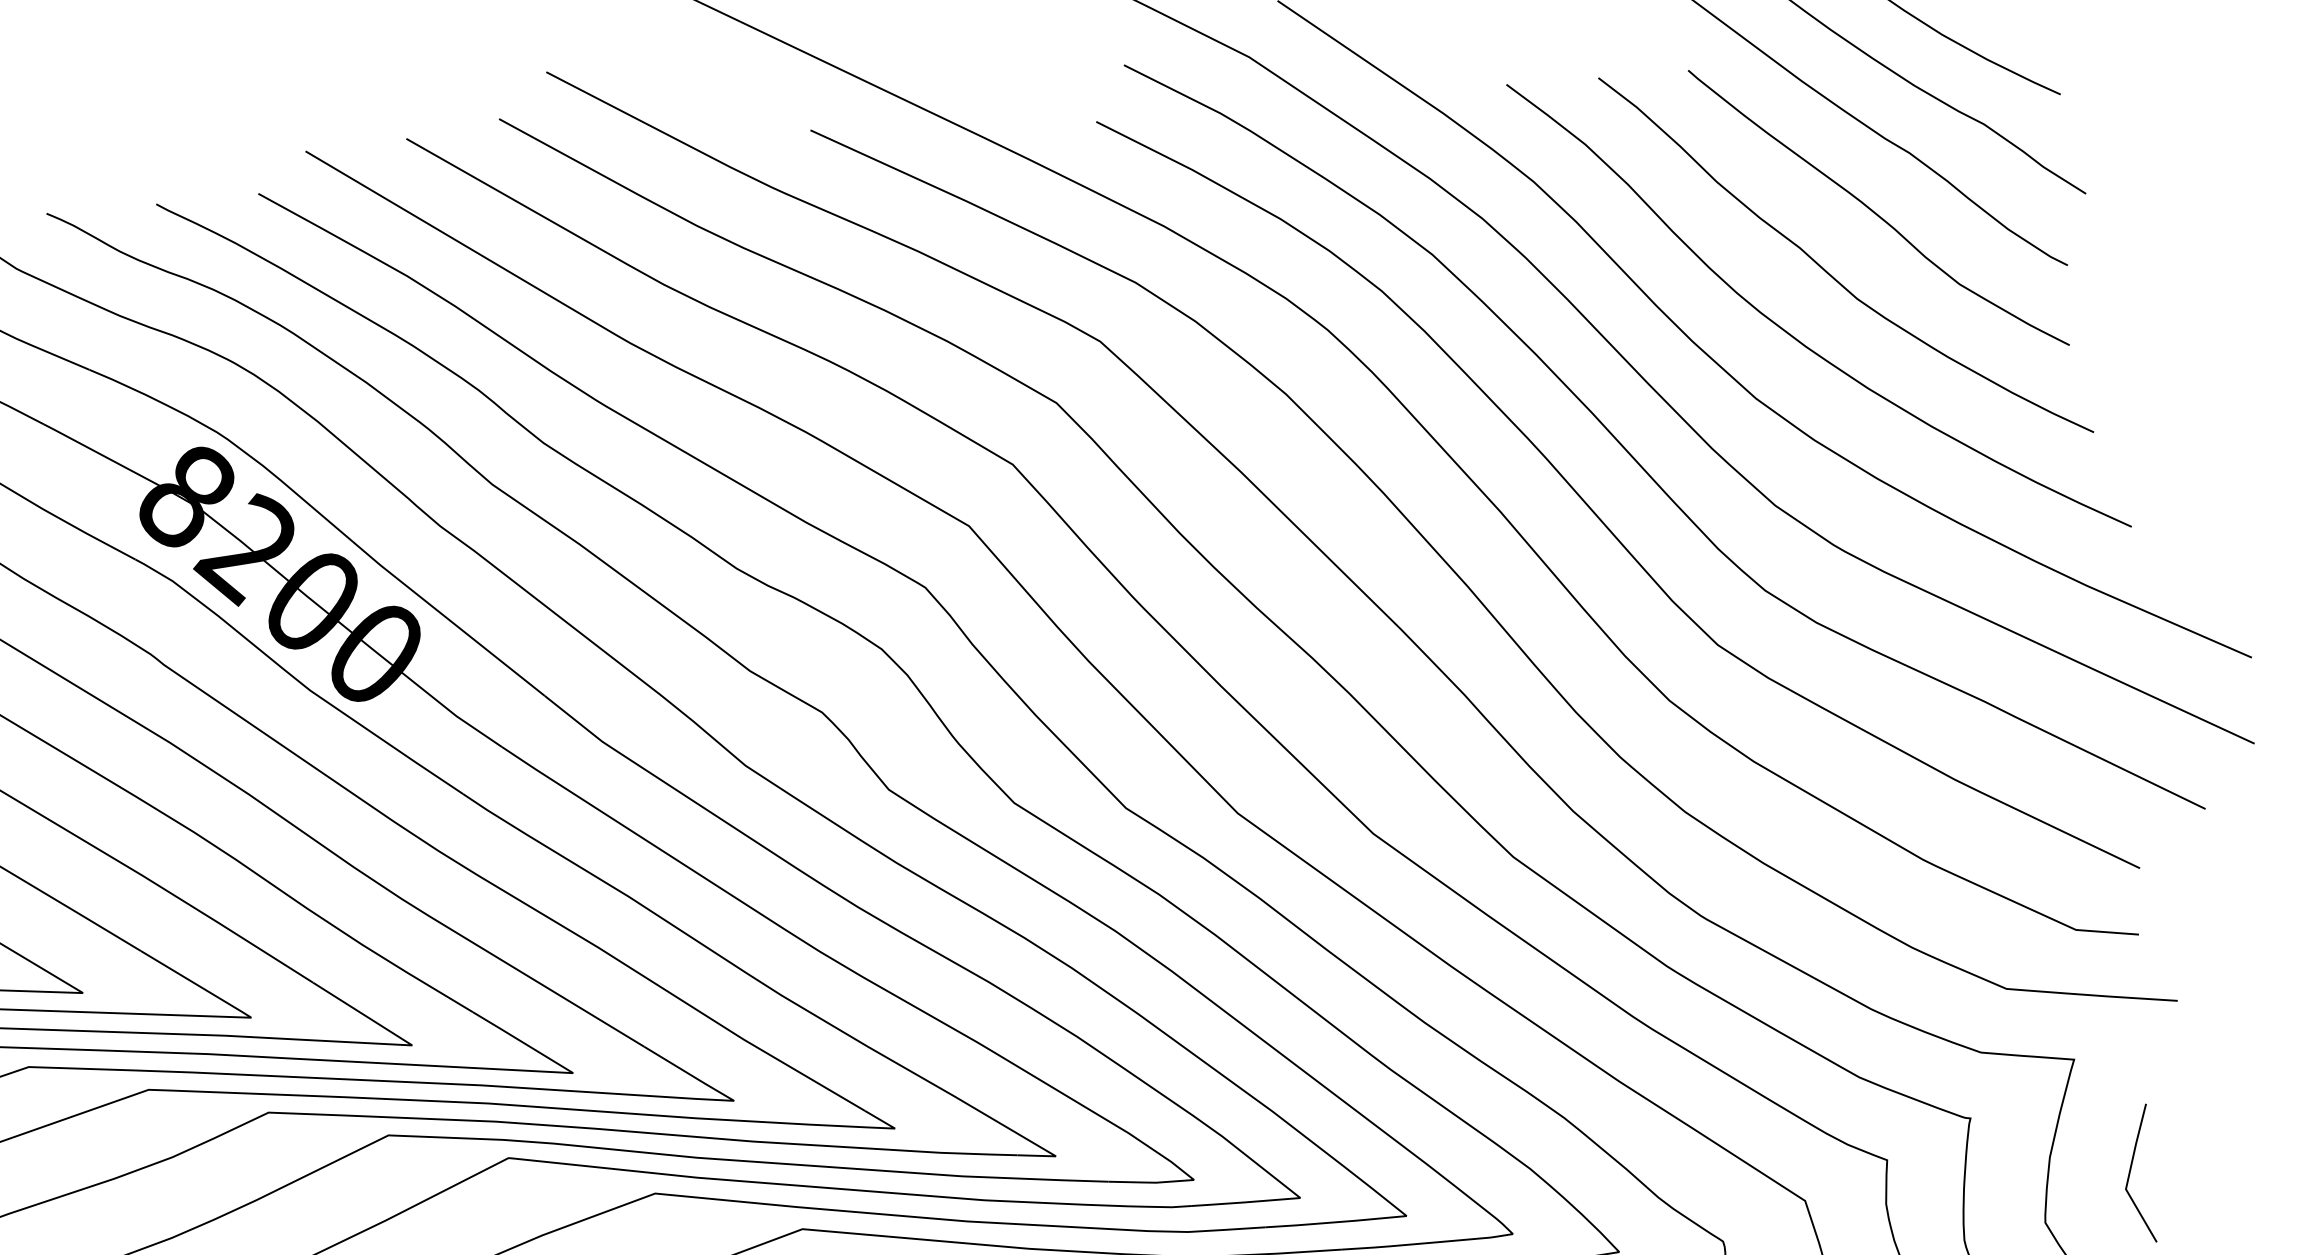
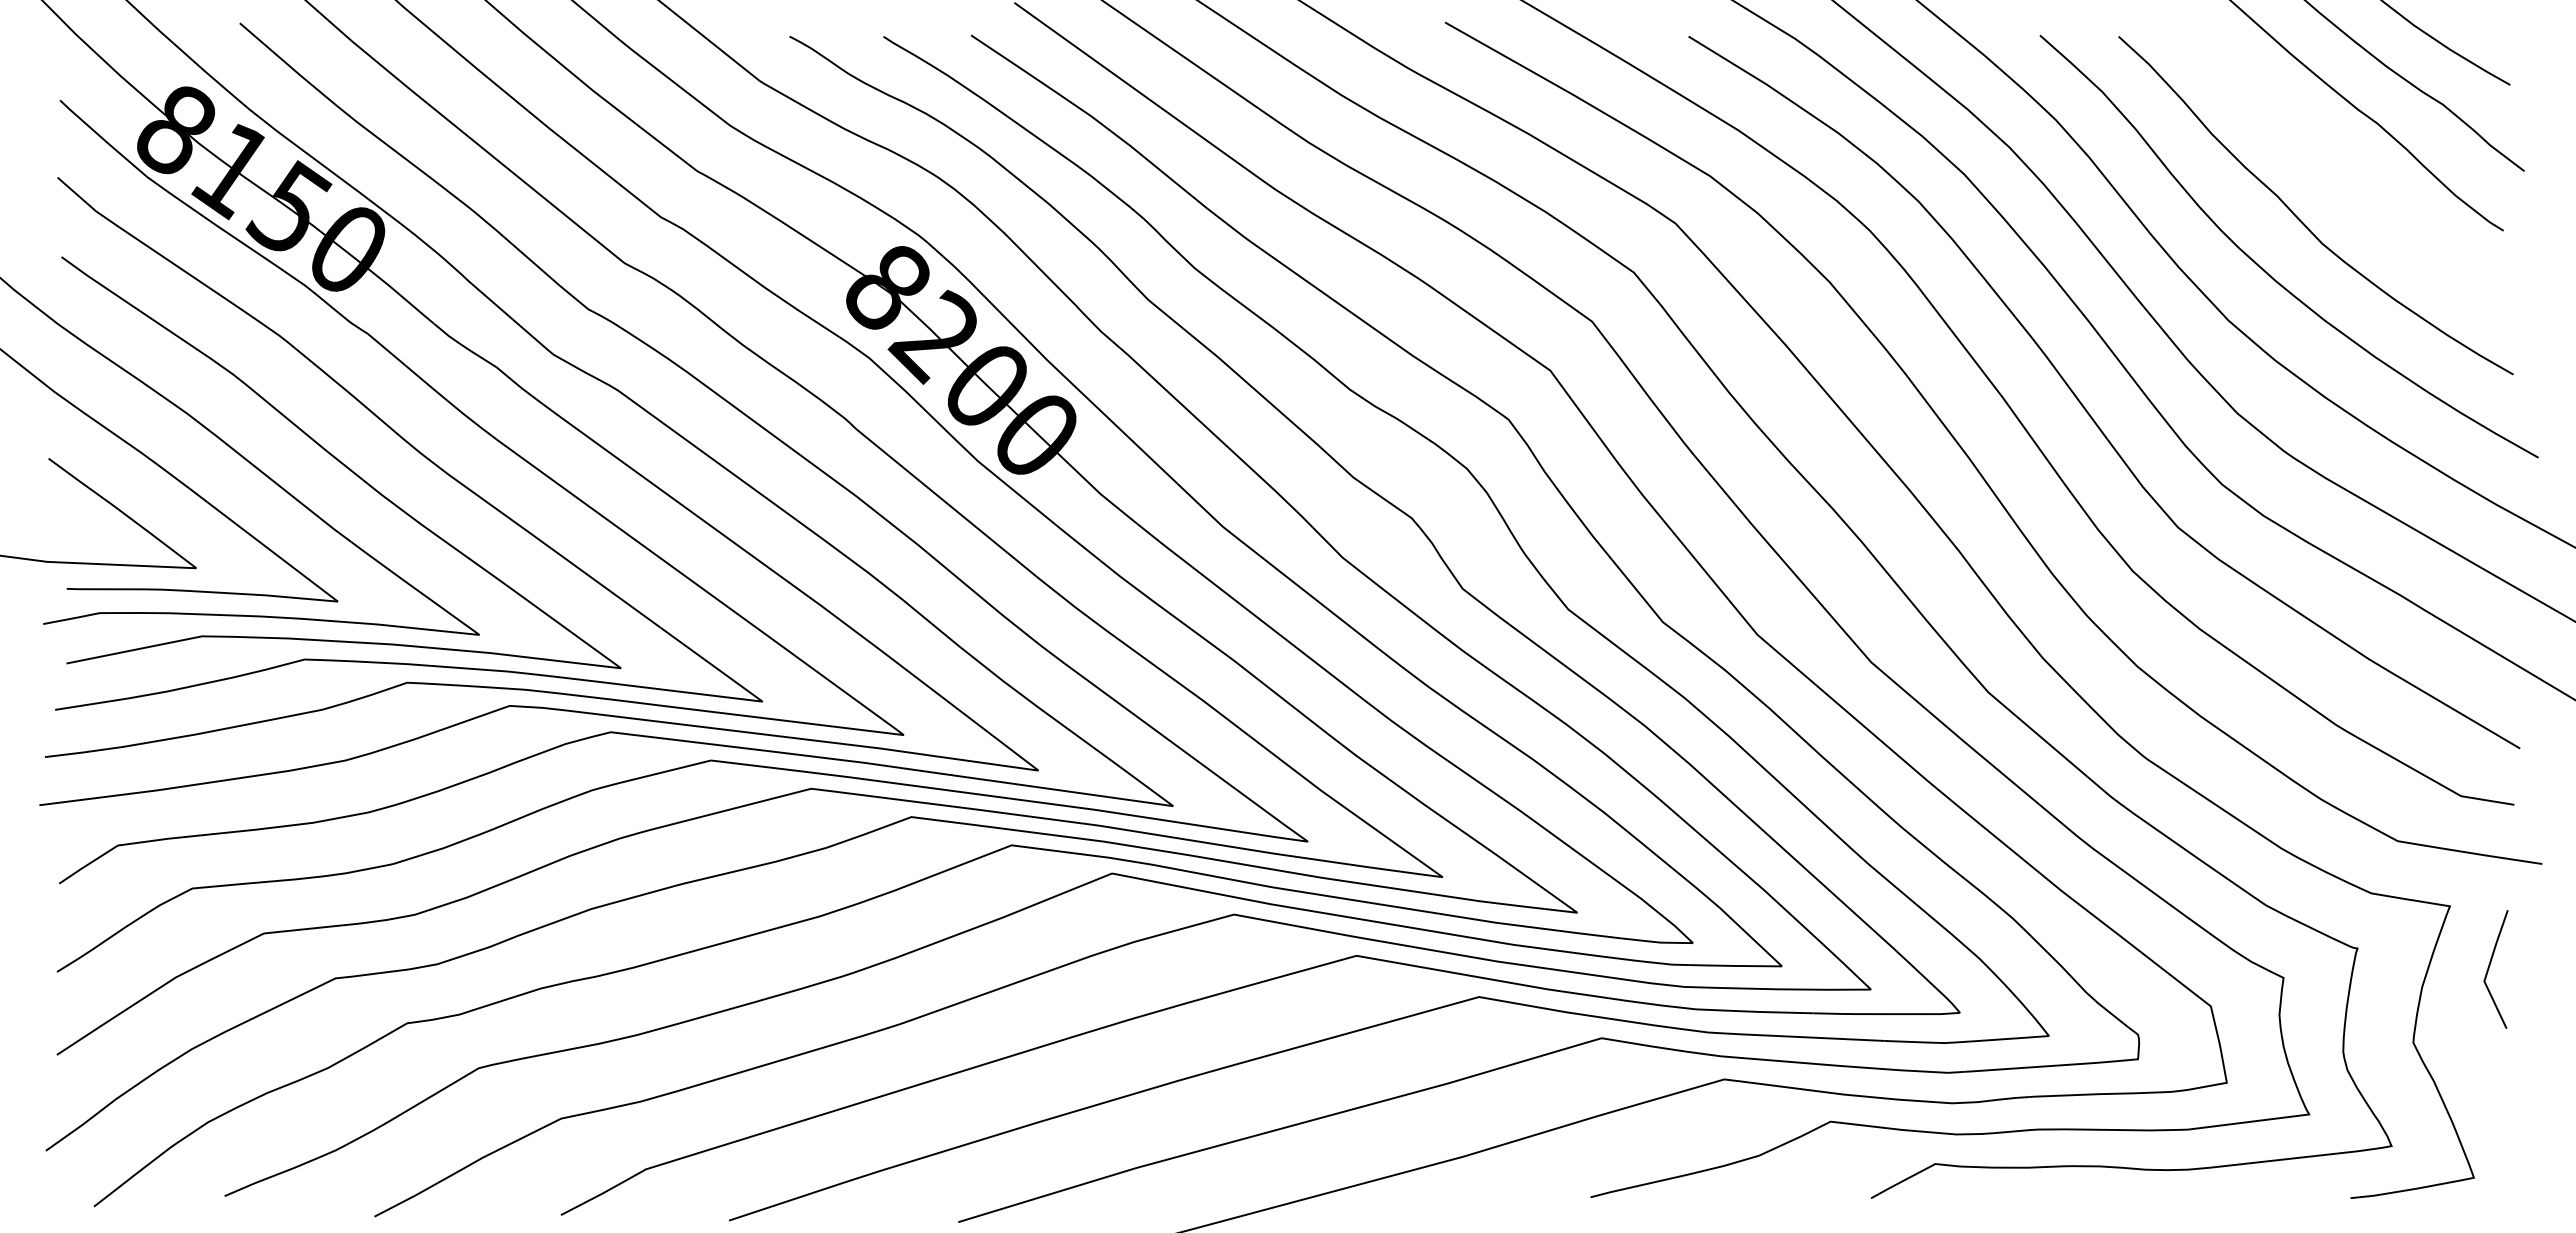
curve: (1874, 211) -> (2343, 170), removed
curve: (2130, 1174) -> (2489, 969), moved

